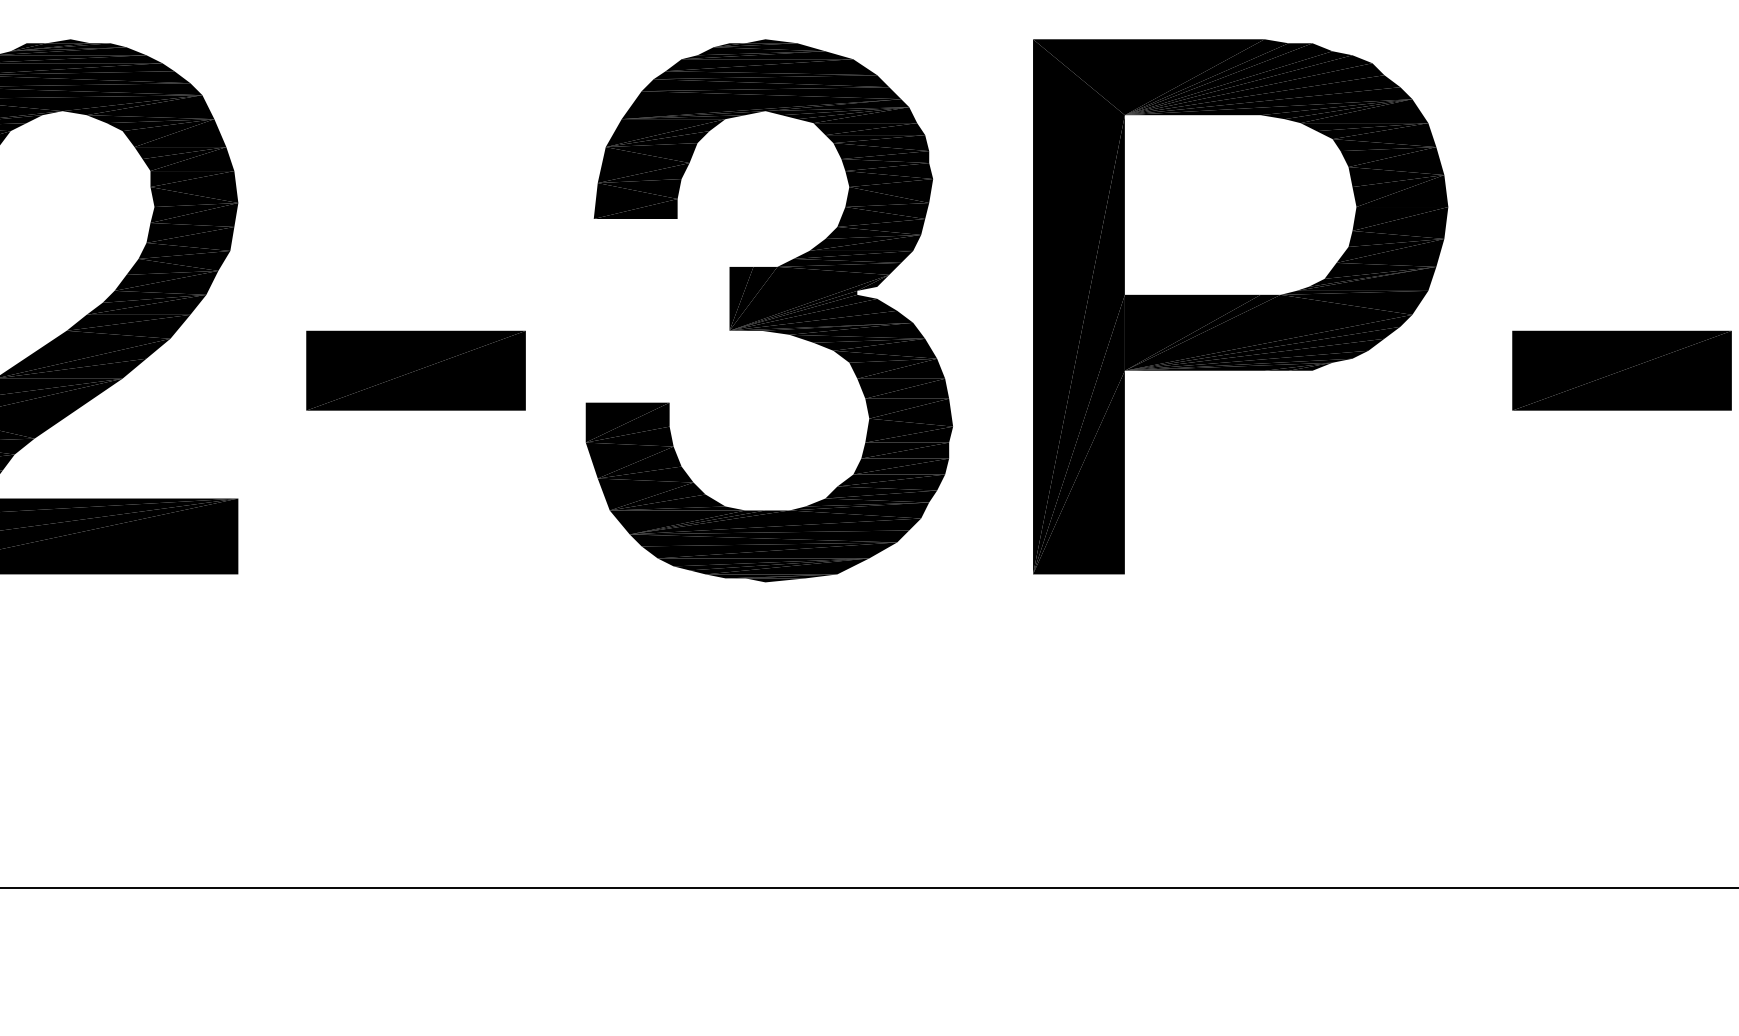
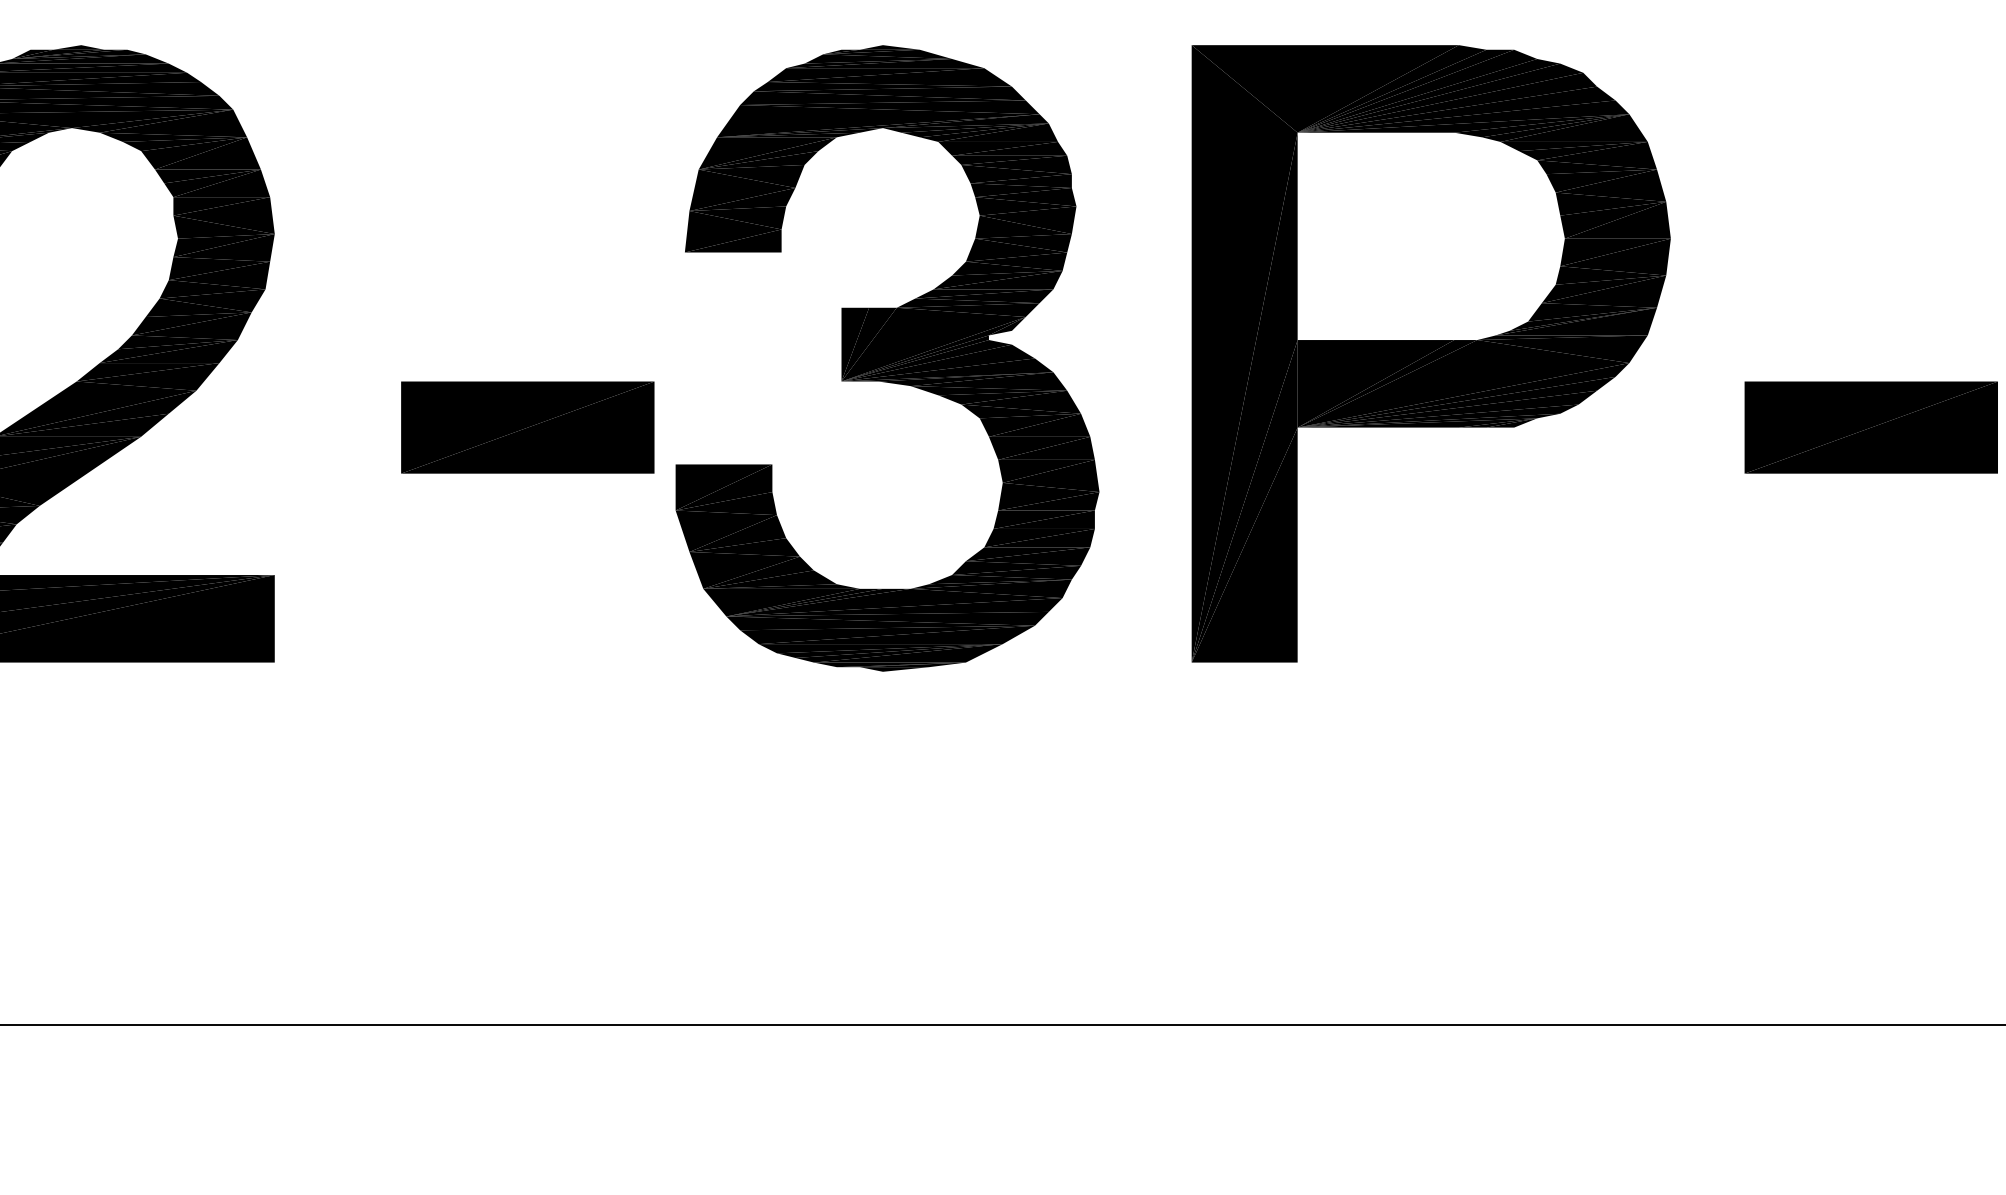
part: (415, 370) -> (527, 427), moved

